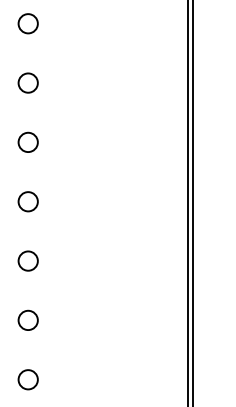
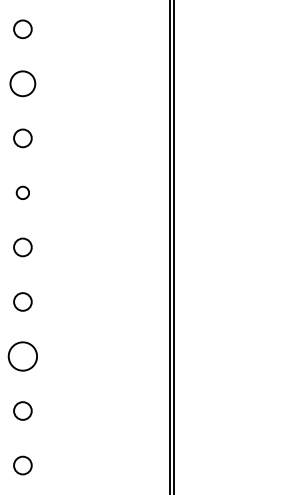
circle: (27, 82) -> (22, 83), size x1.4
circle: (27, 201) -> (22, 192), size x0.7
circle: (27, 379) -> (22, 356), size x1.6

